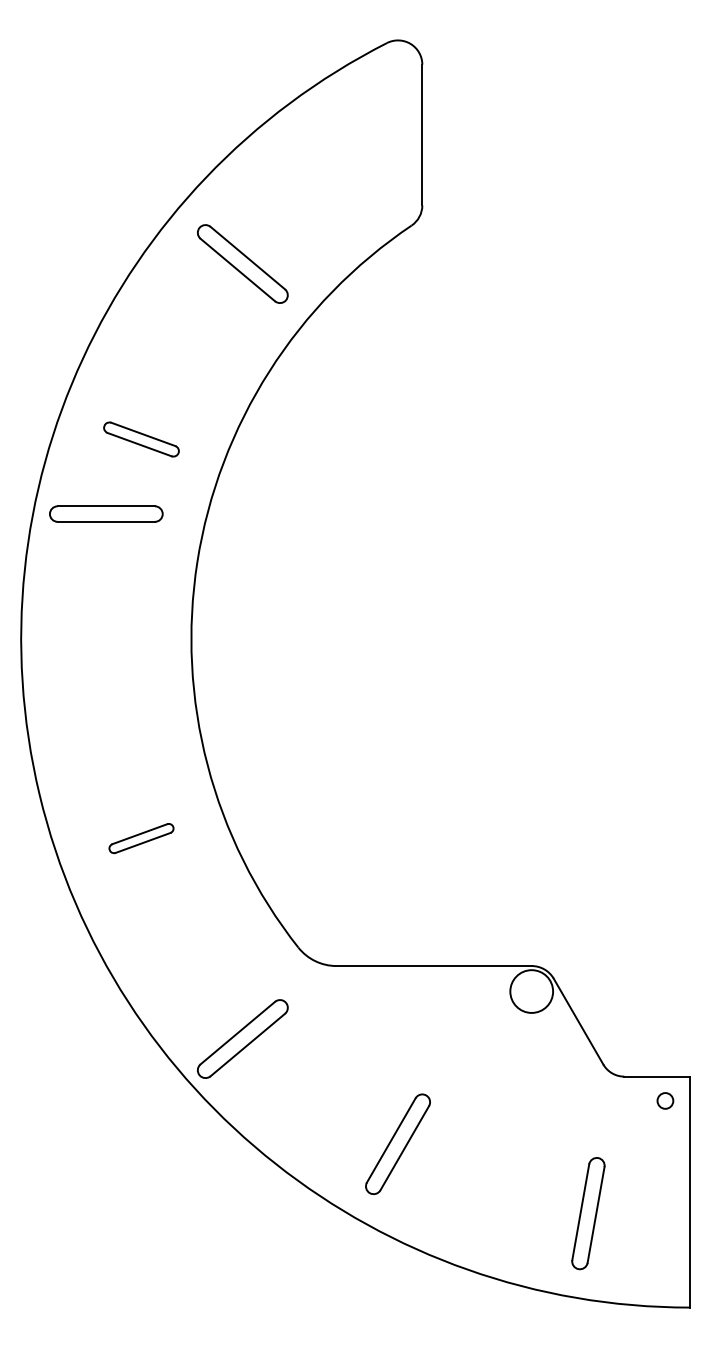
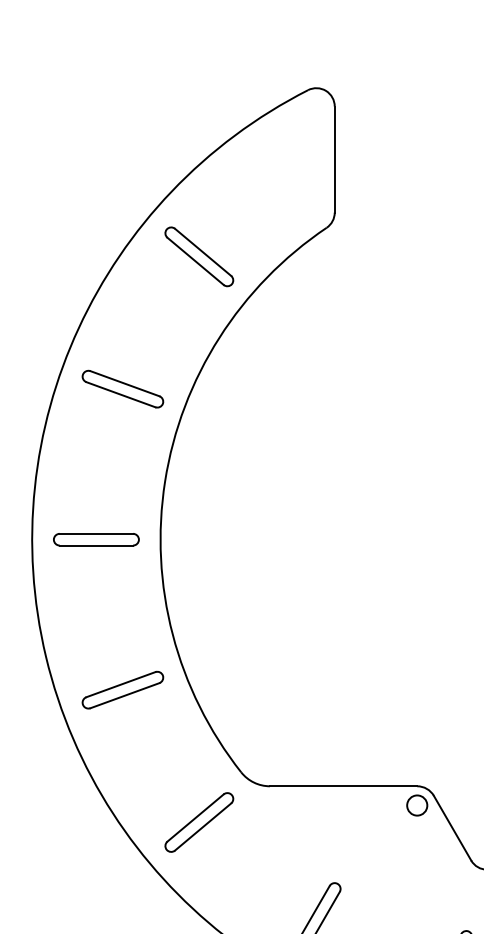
part: (141, 439) -> (122, 389), size x1.43
part: (106, 513) -> (96, 539), moved
part: (141, 838) -> (122, 690), size x1.67
circle: (531, 991) -> (417, 805), size x0.62
part: (242, 1038) -> (199, 822), moved

